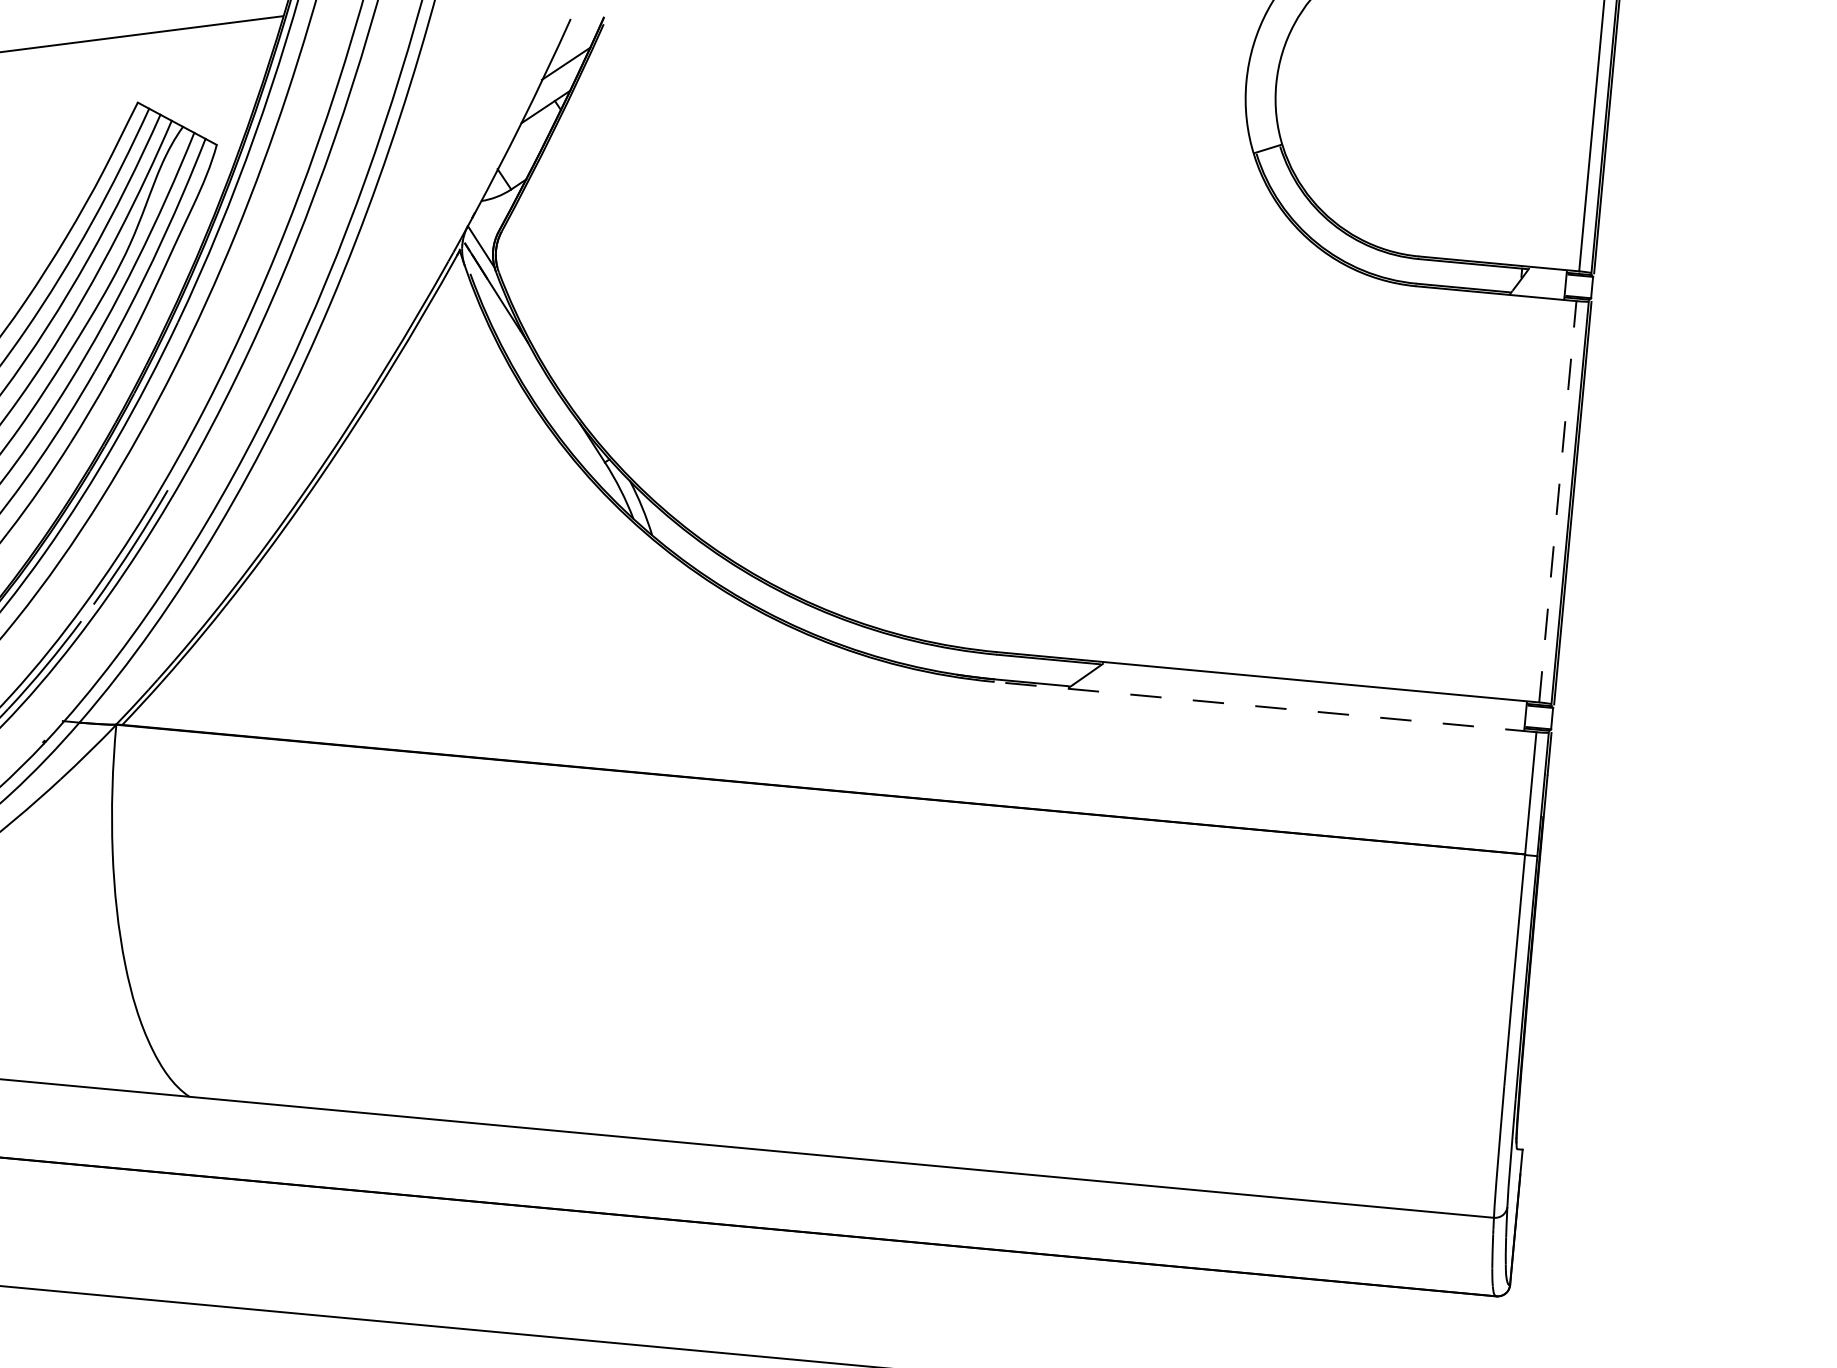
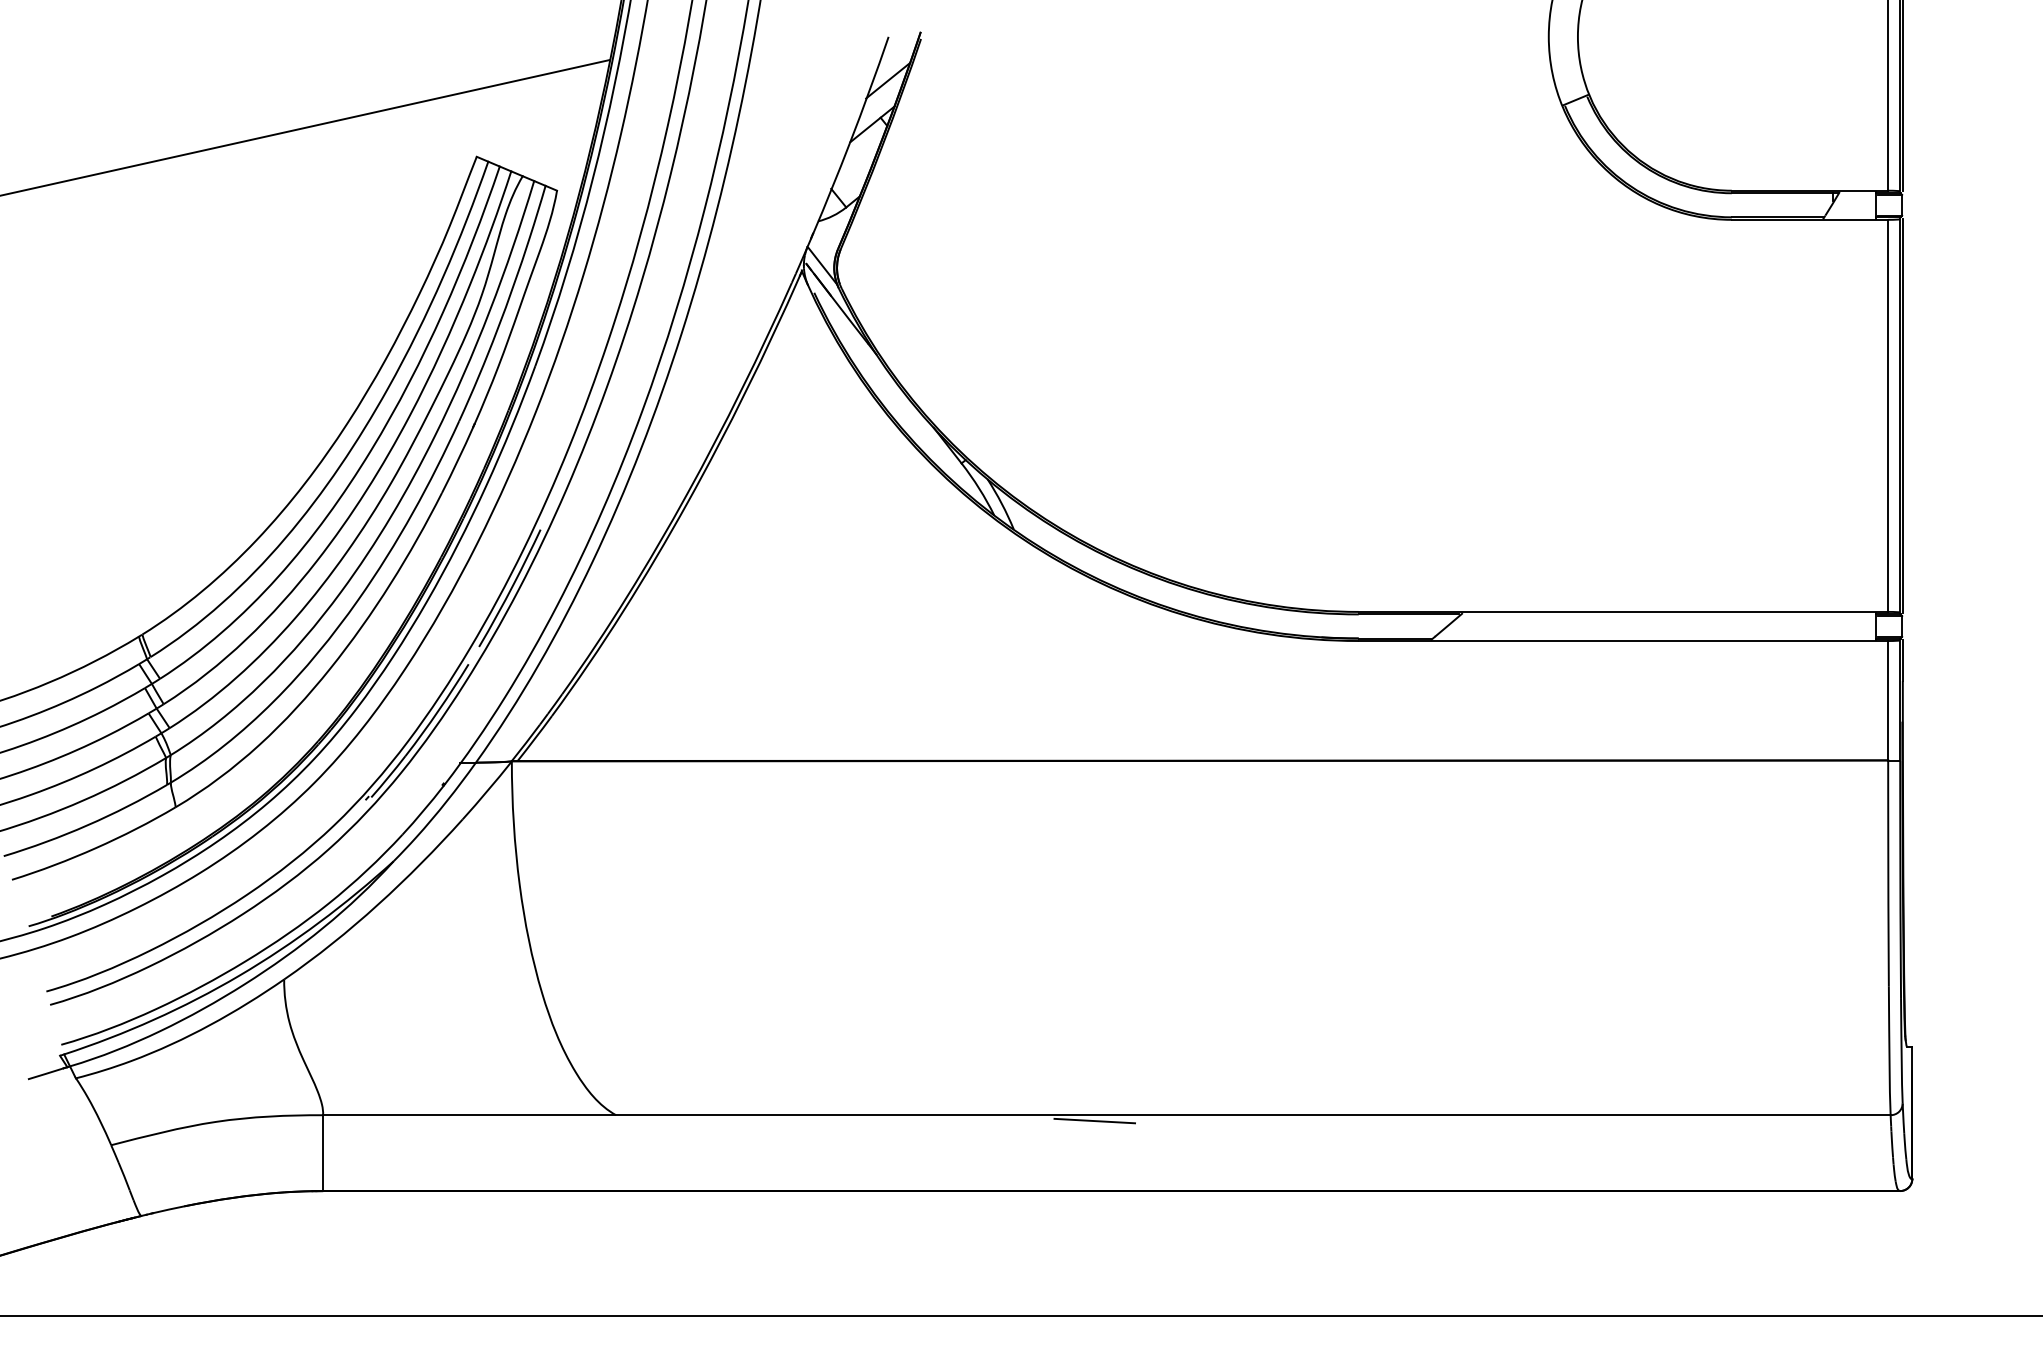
line: (1558, 501) -> (1888, 415), dashed -> solid
line: (1265, 707) -> (1623, 641), dashed -> solid
line: (678, 1147) -> (1094, 1120), added

